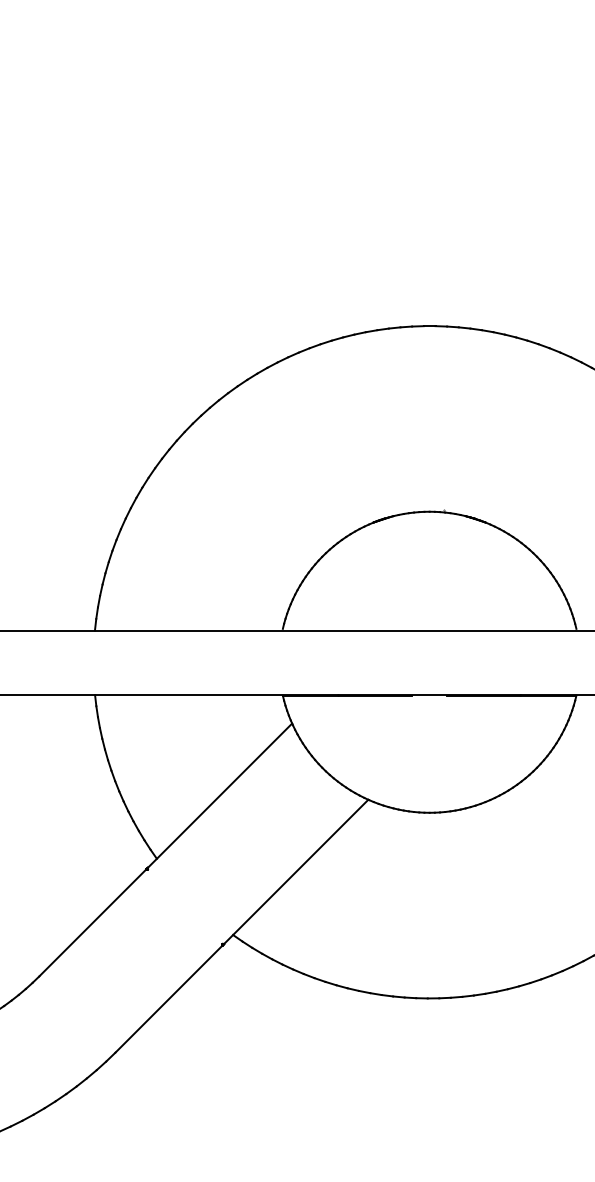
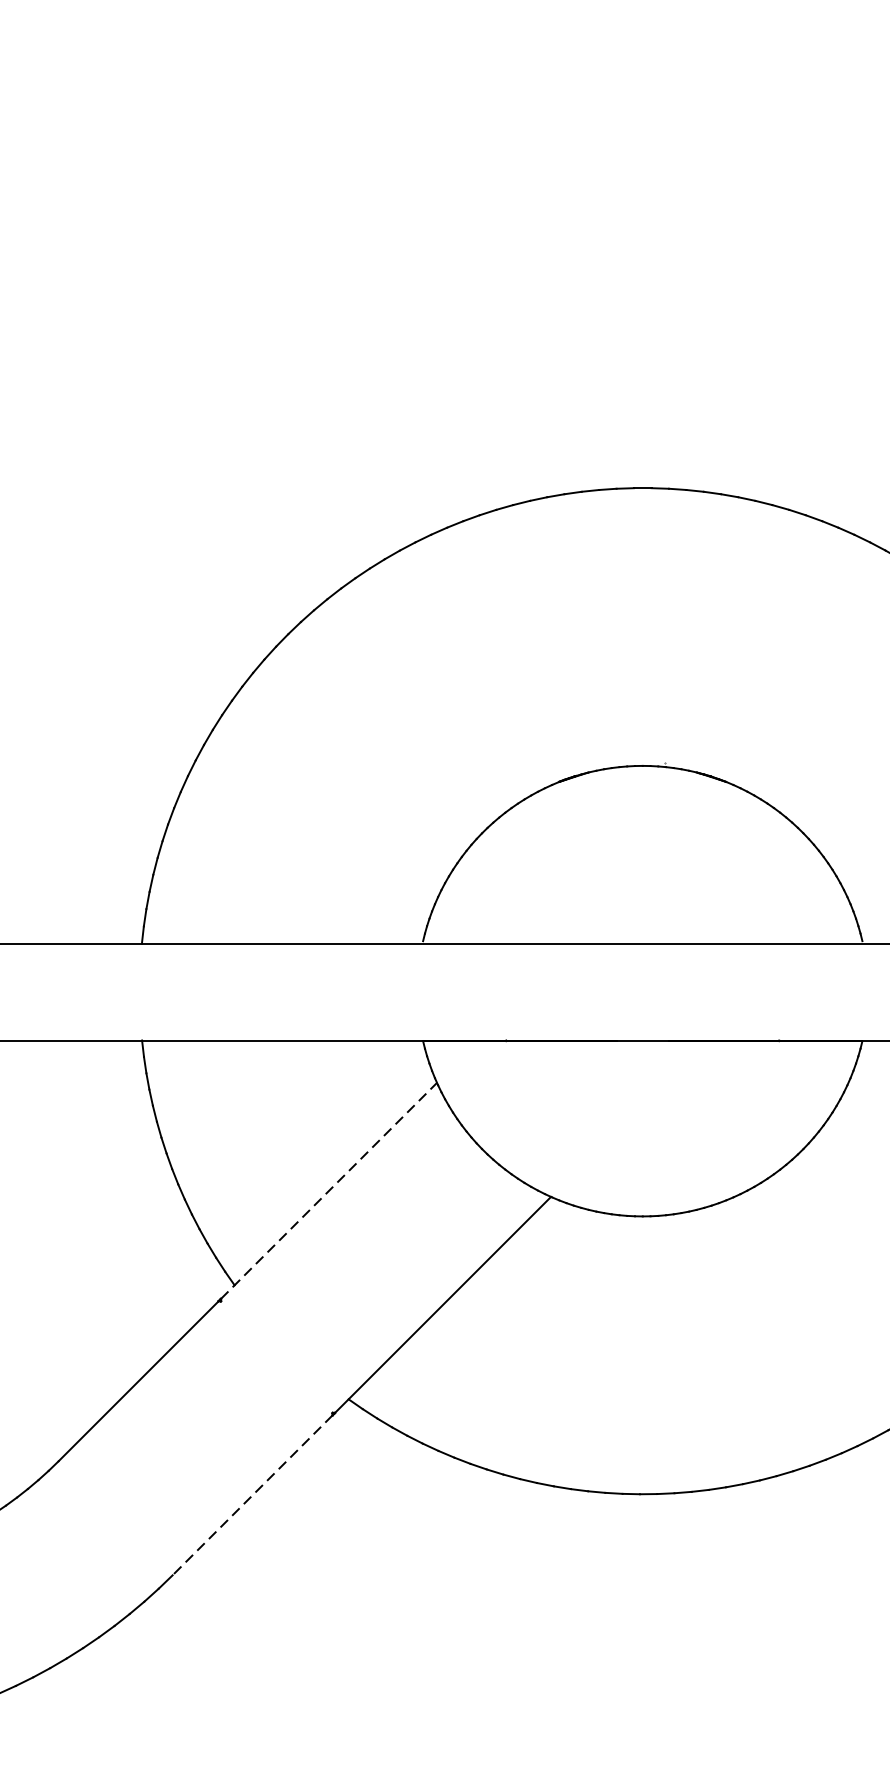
line: (220, 795) -> (329, 1190), solid -> dashed
line: (168, 999) -> (251, 1495), solid -> dashed

